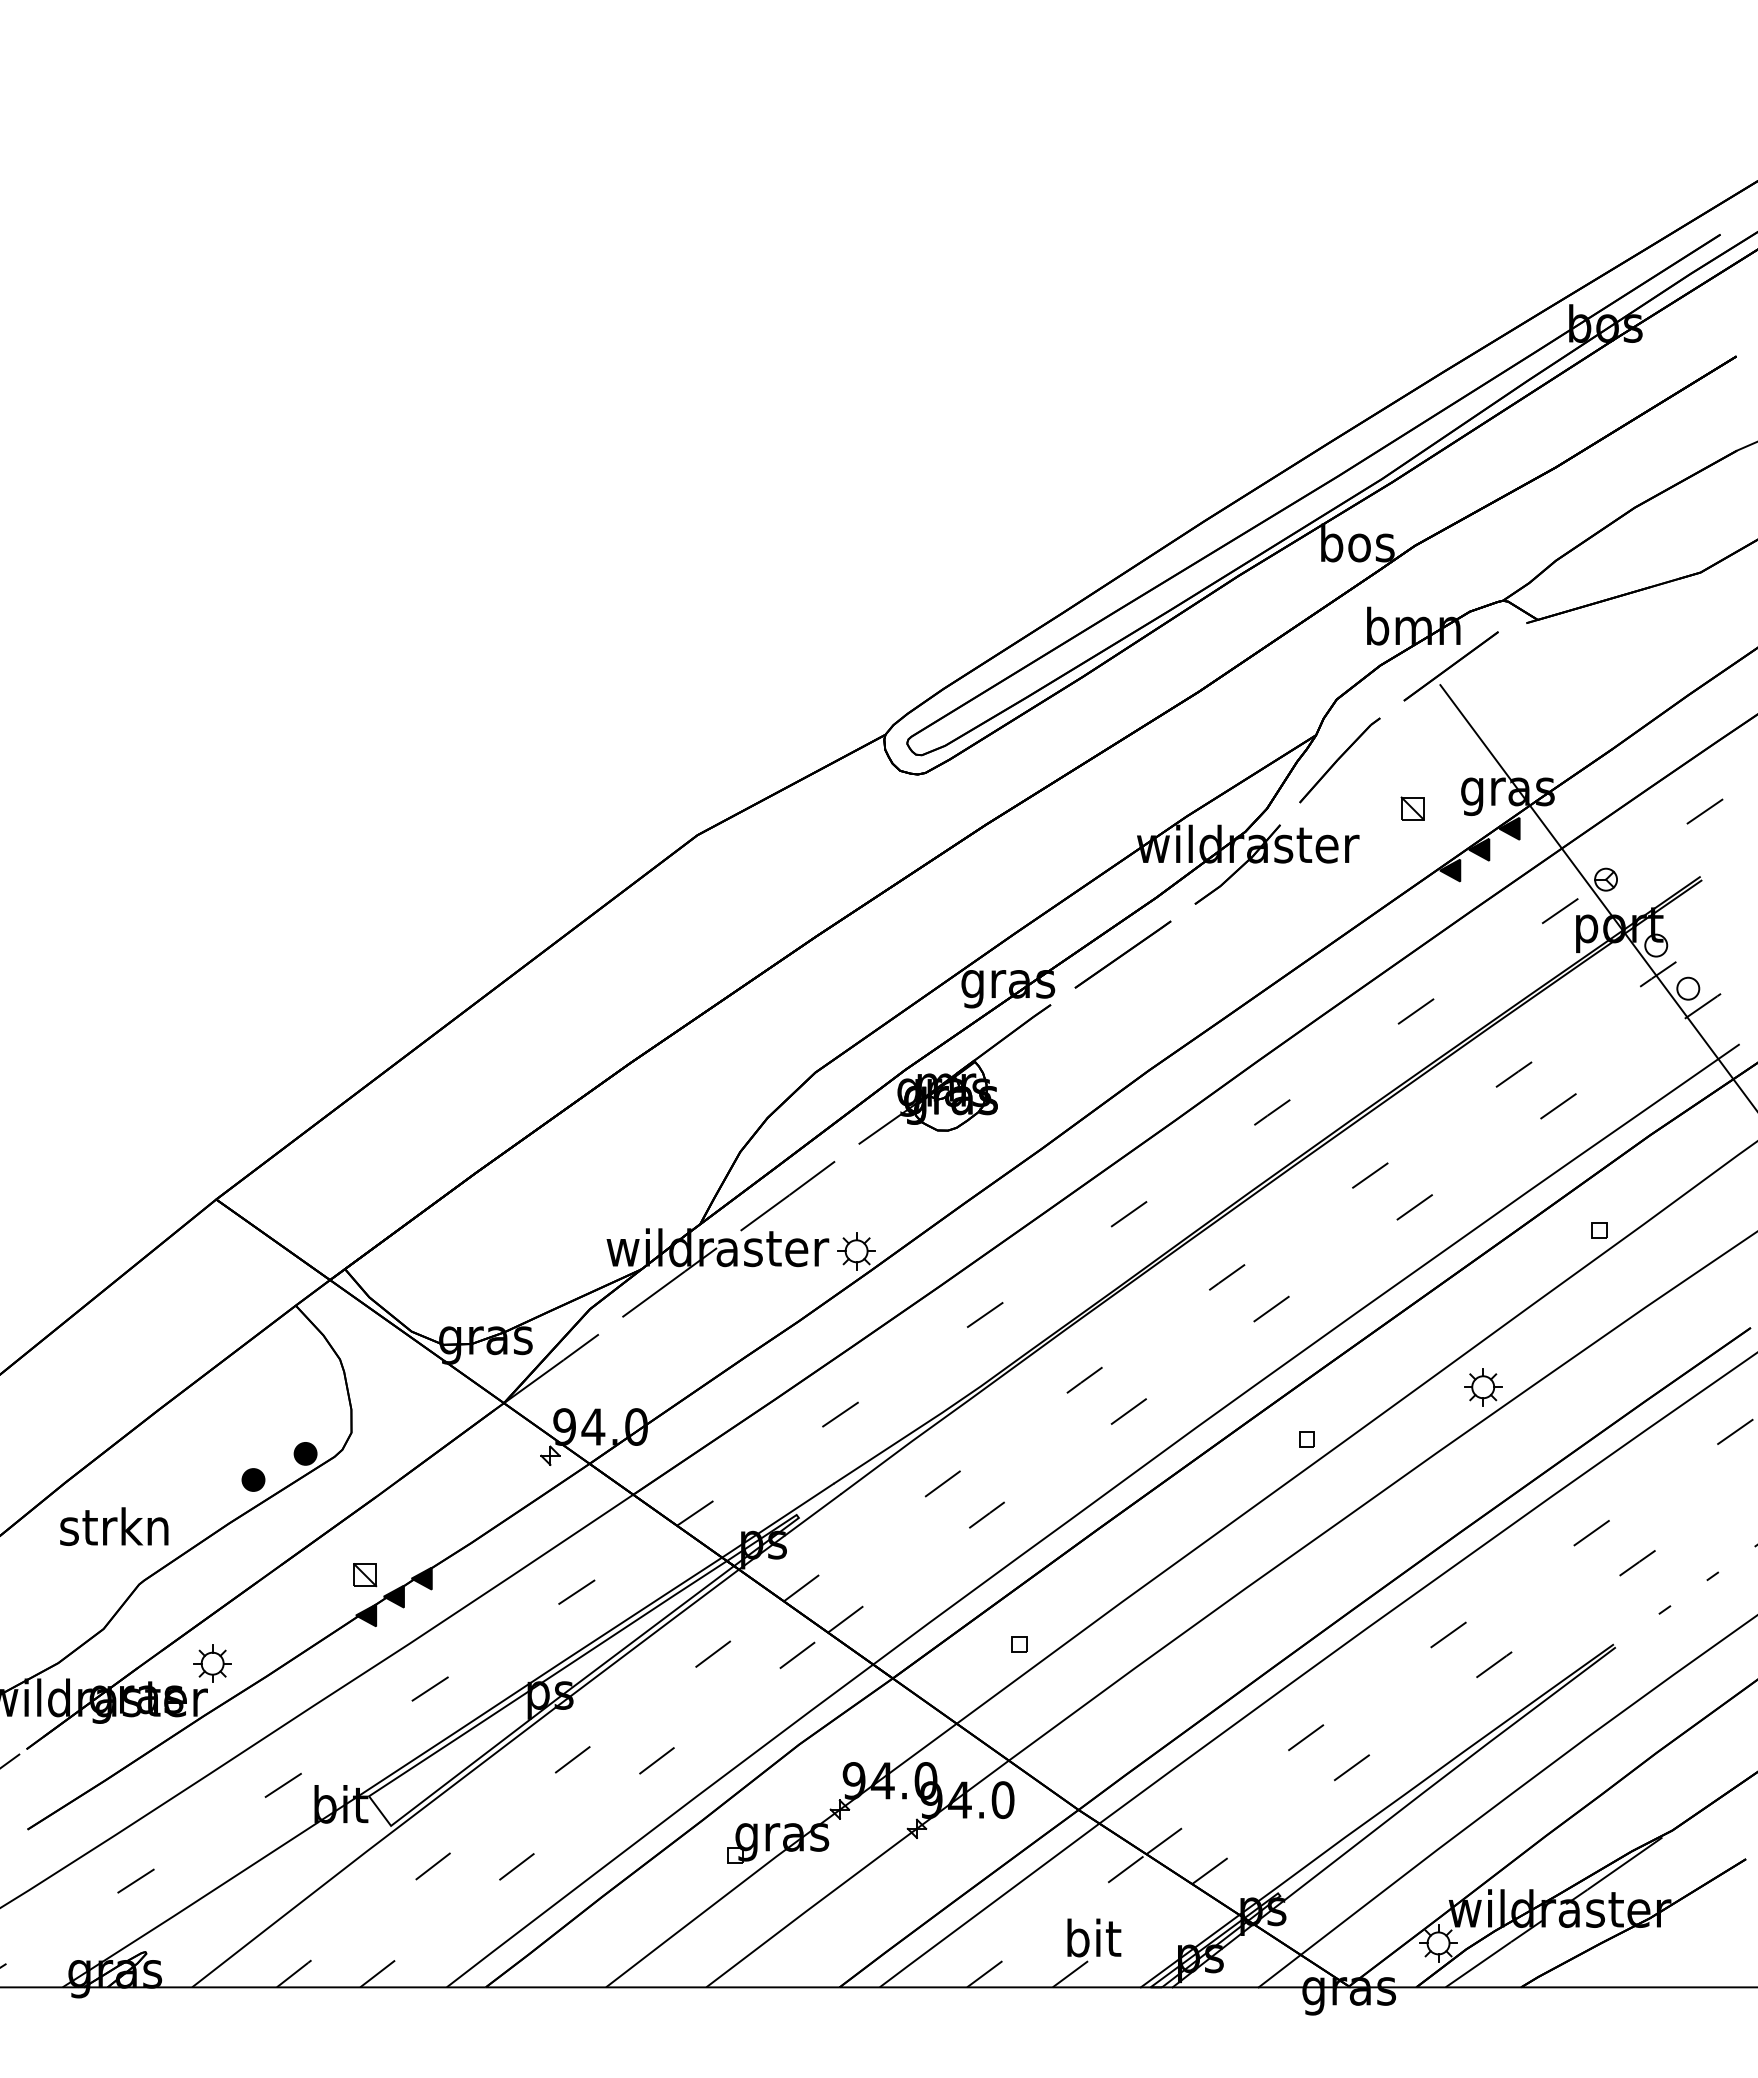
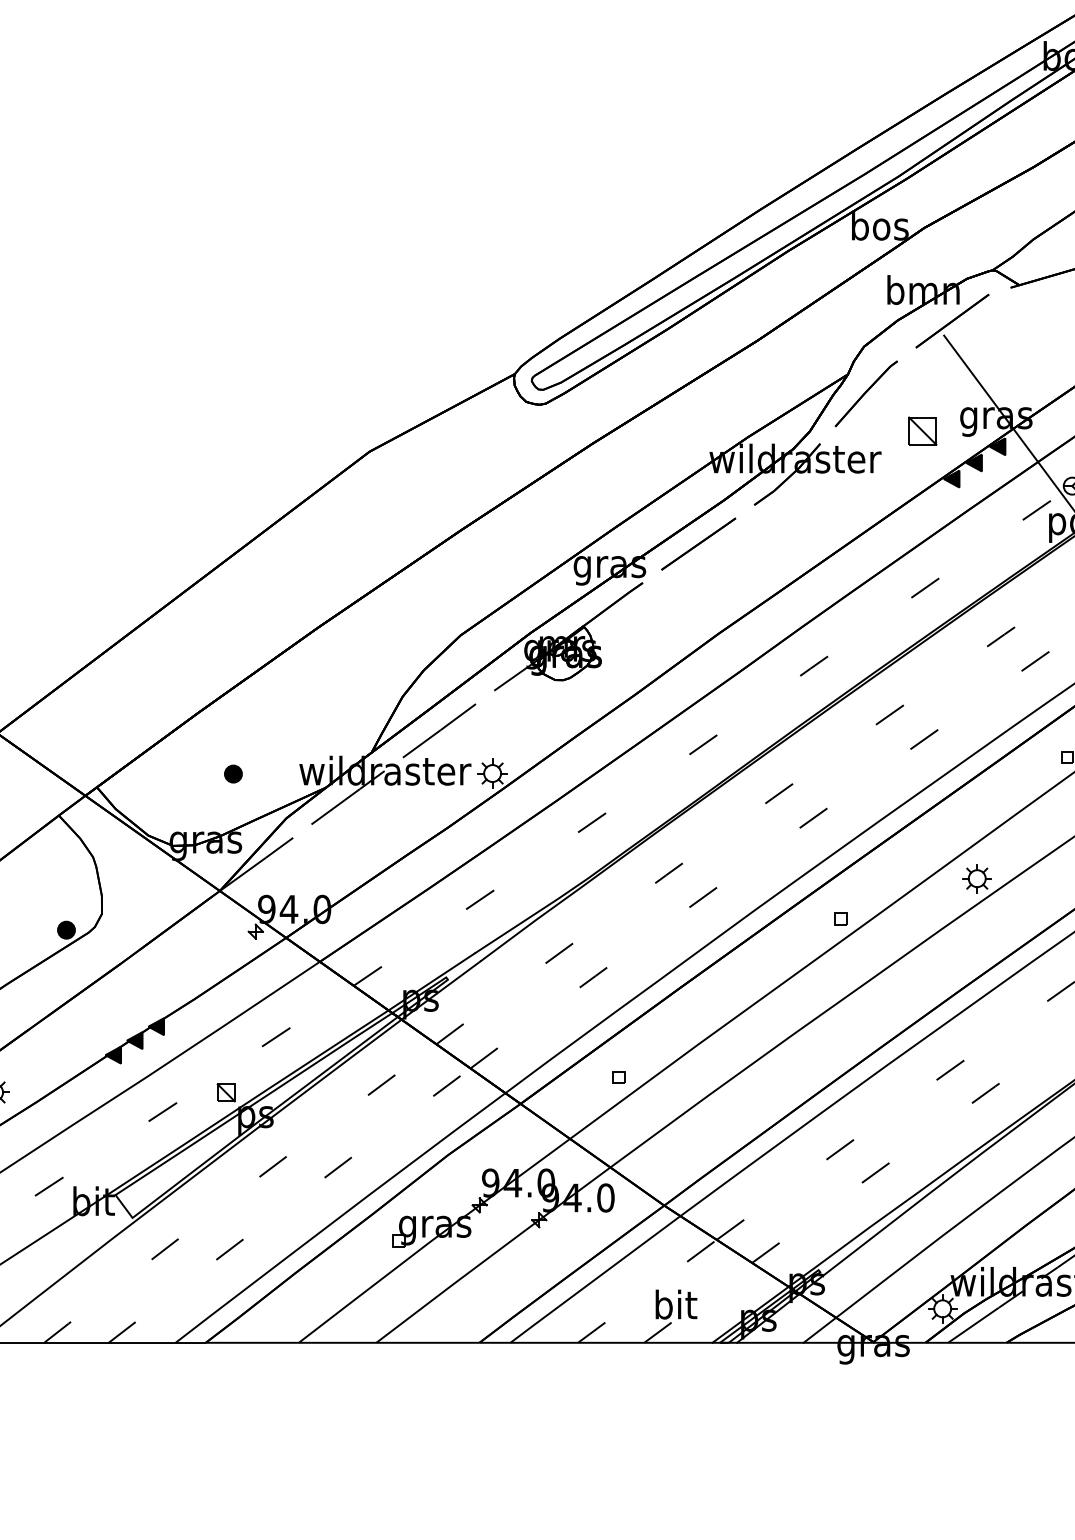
part: (1412, 808) -> (922, 431), size x1.6
part: (253, 1479) -> (233, 773), moved
part: (365, 1575) -> (226, 1093), moved

